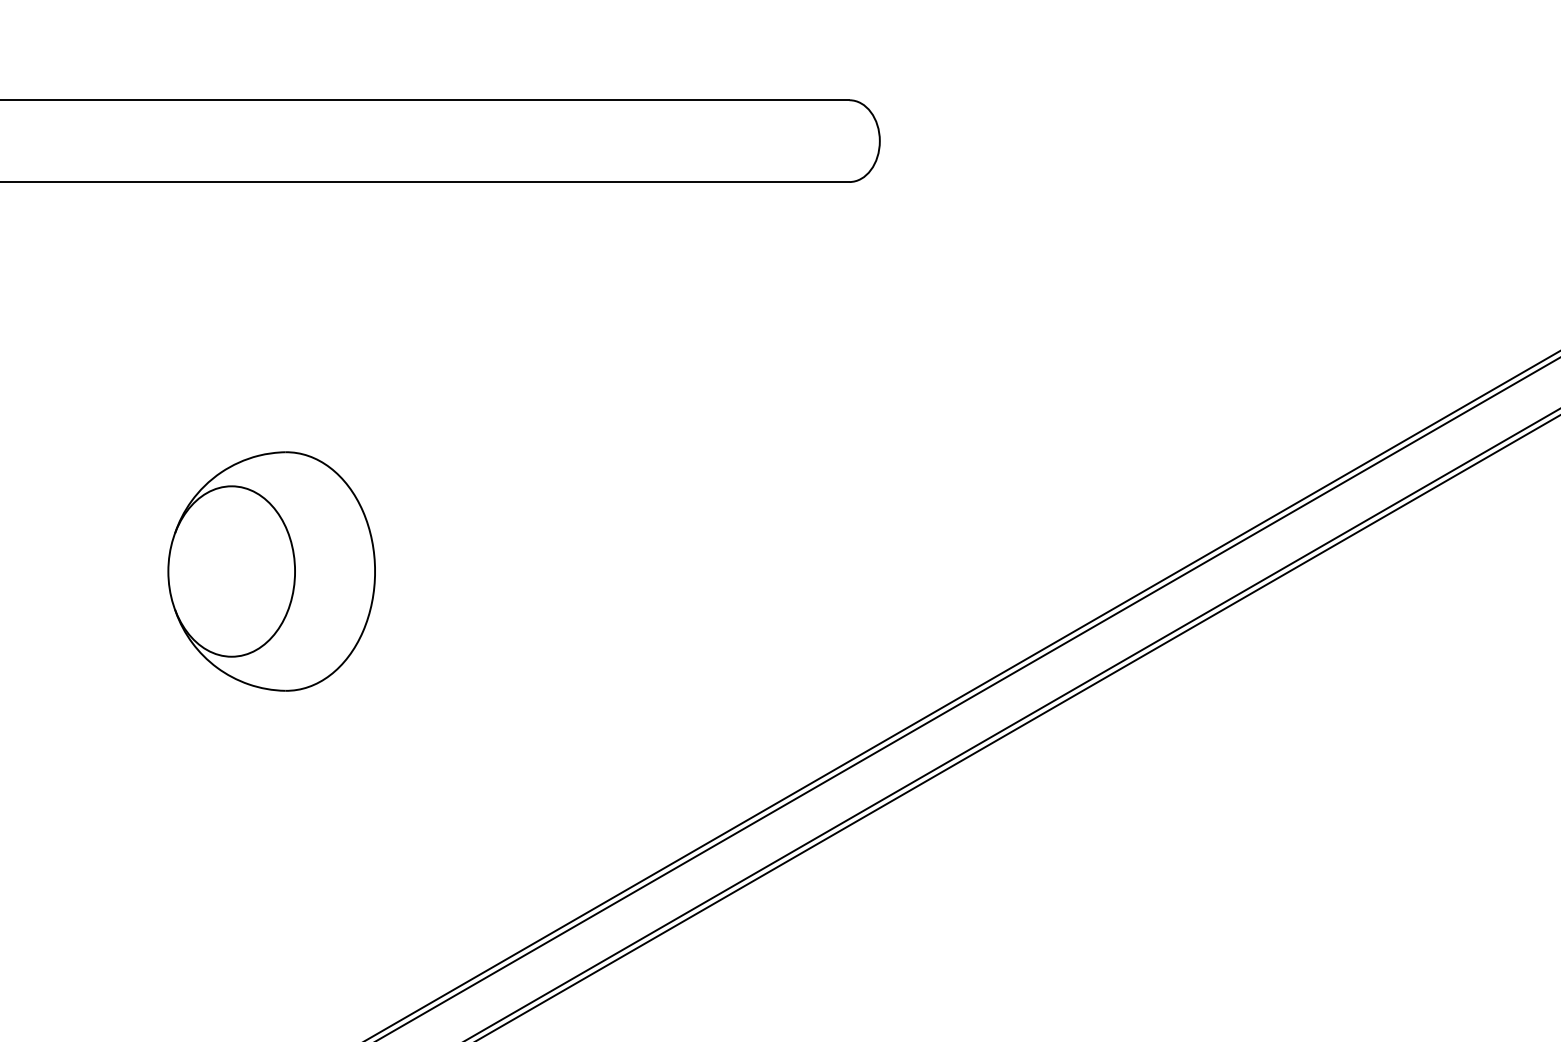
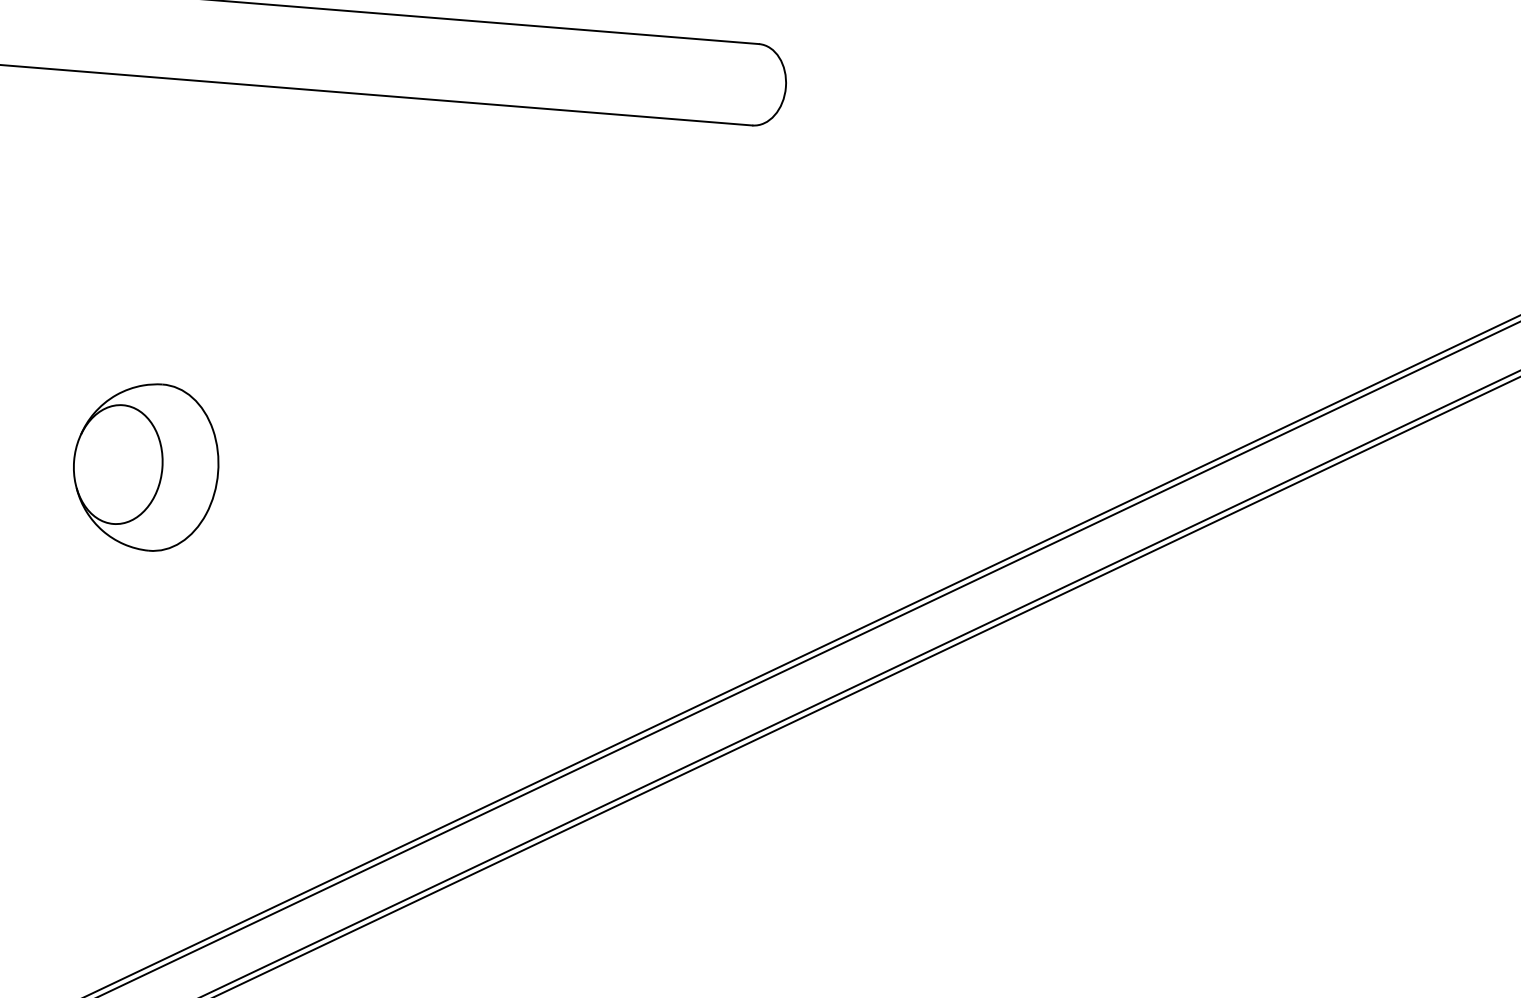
part: (271, 571) -> (145, 466), size x0.7

